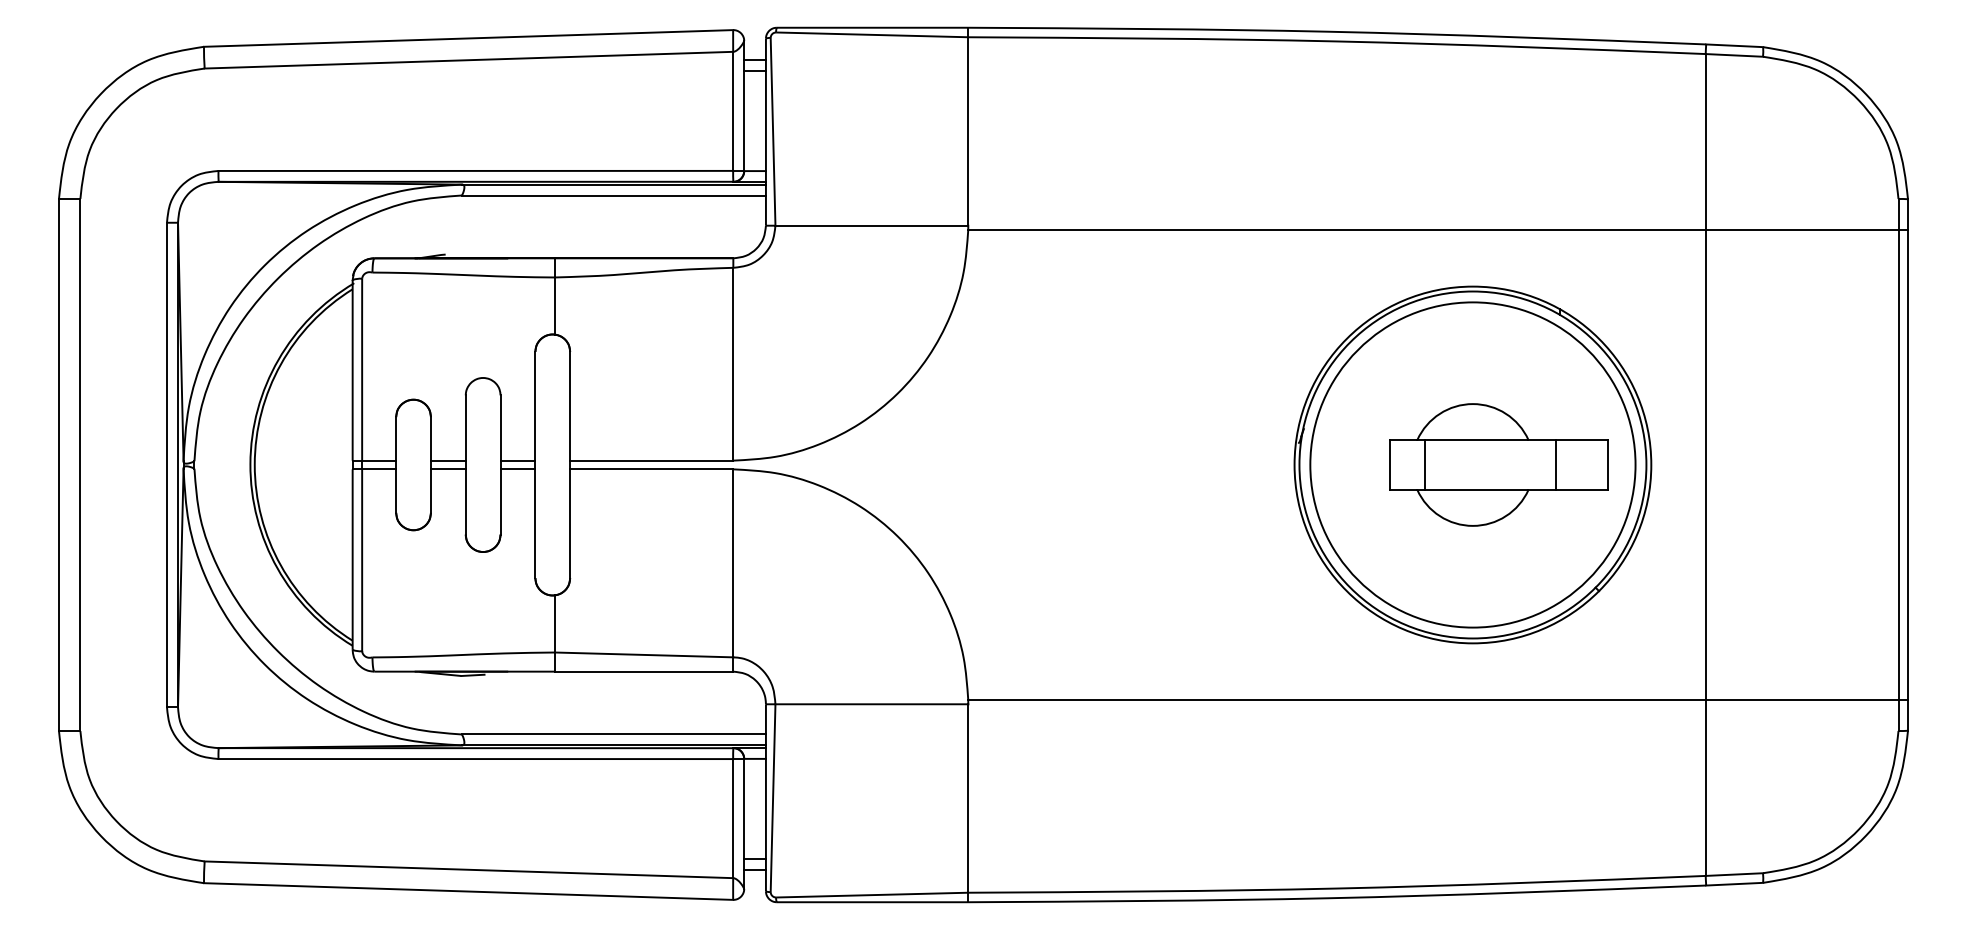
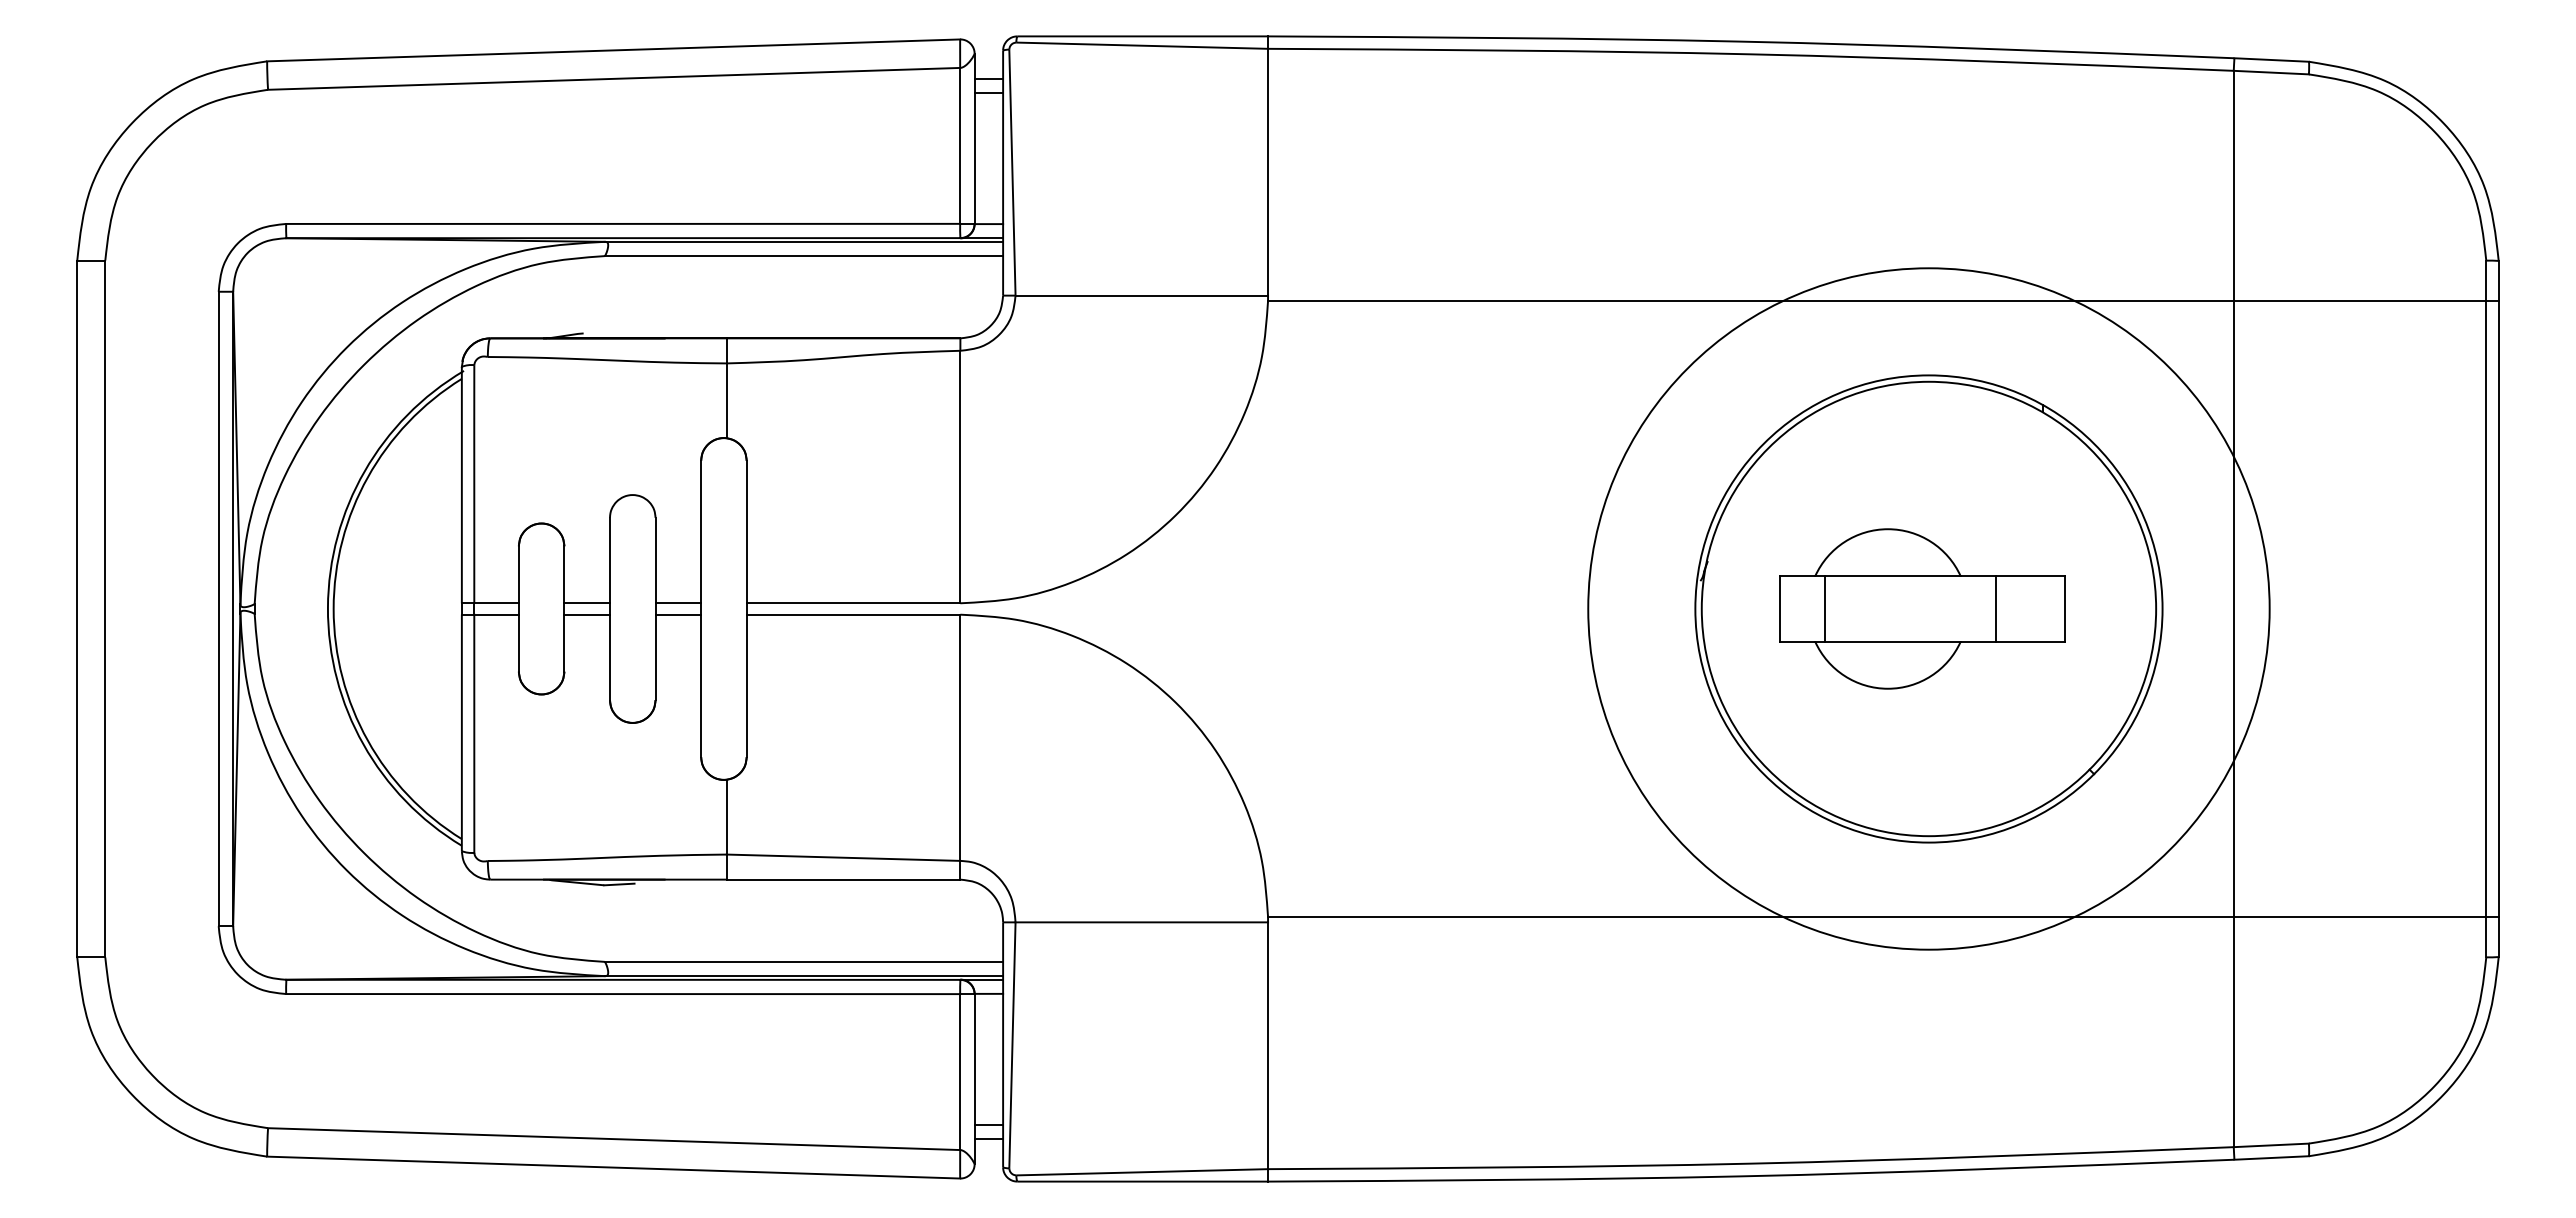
circle: (1472, 464) -> (1928, 608), size x1.6
part: (1499, 464) -> (1922, 608), moved

